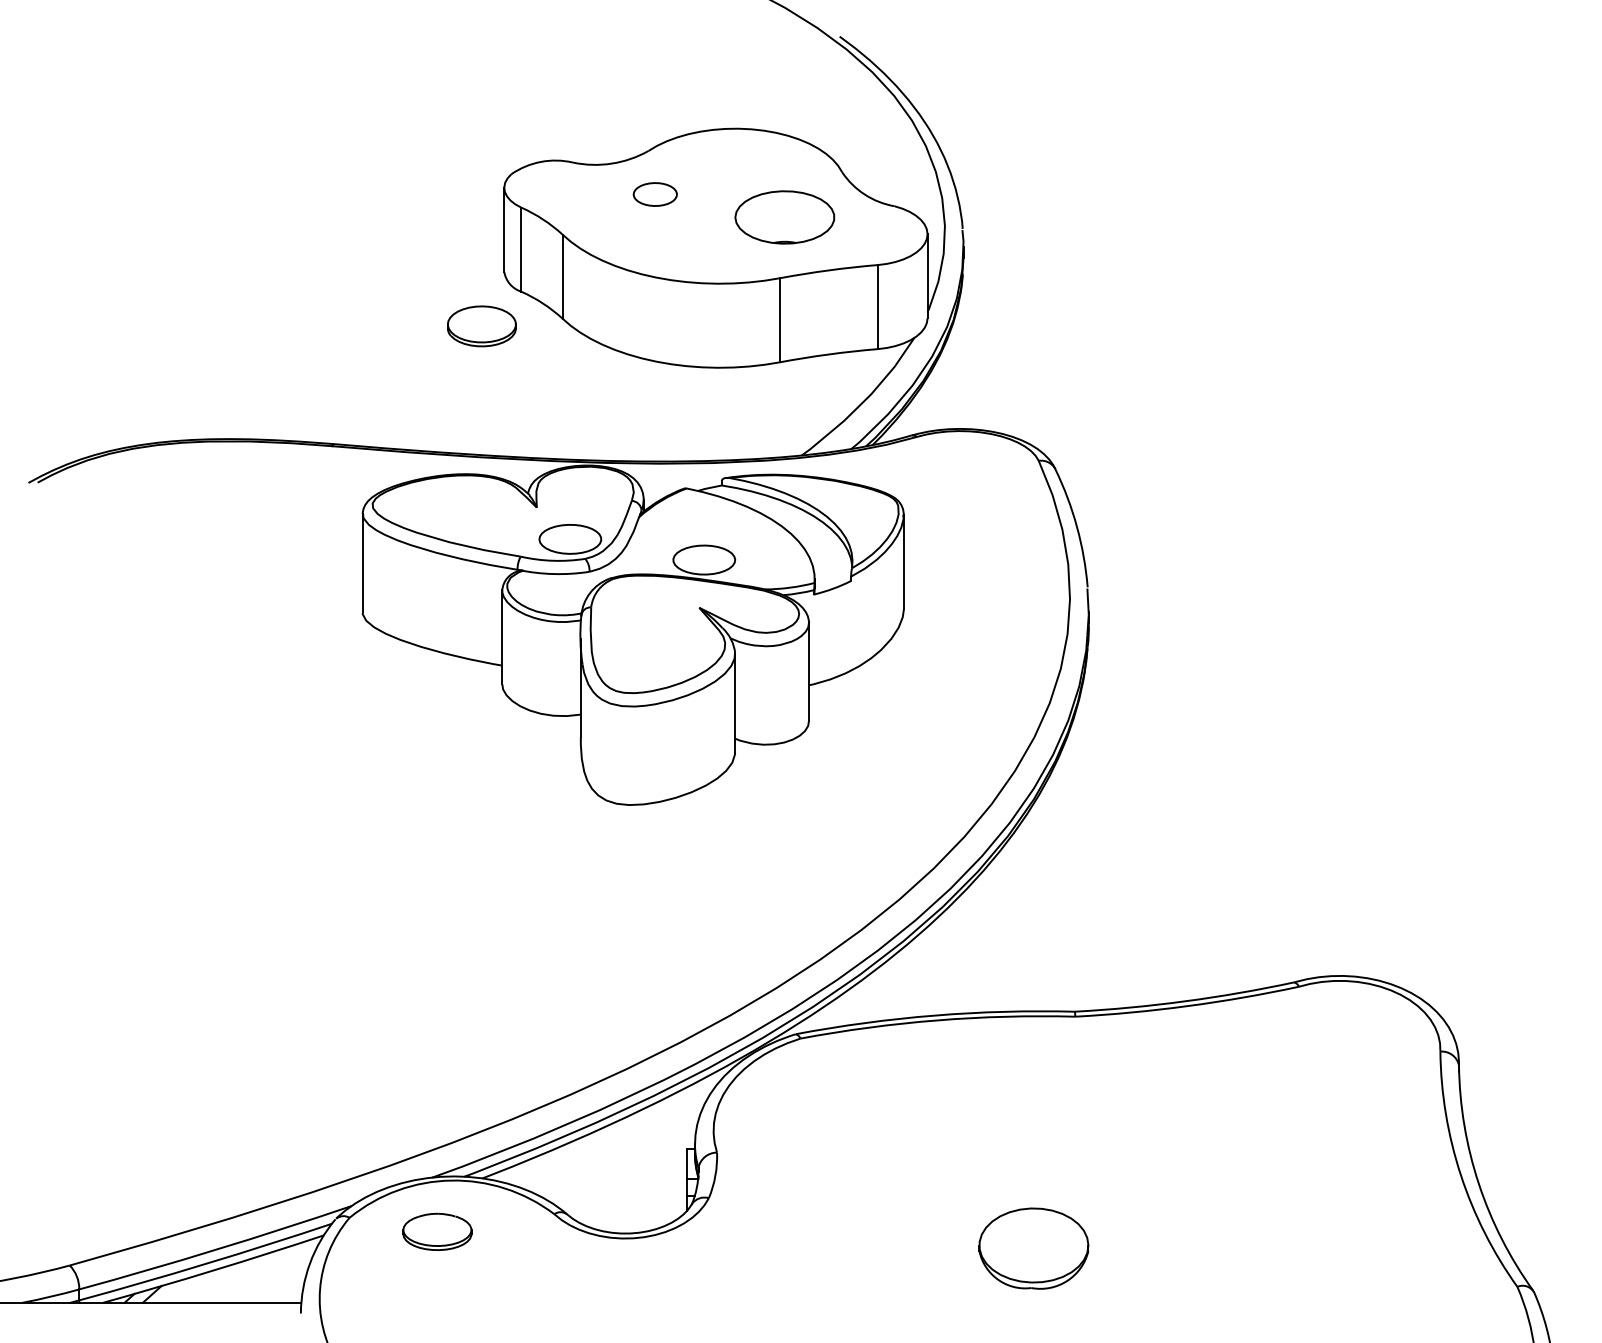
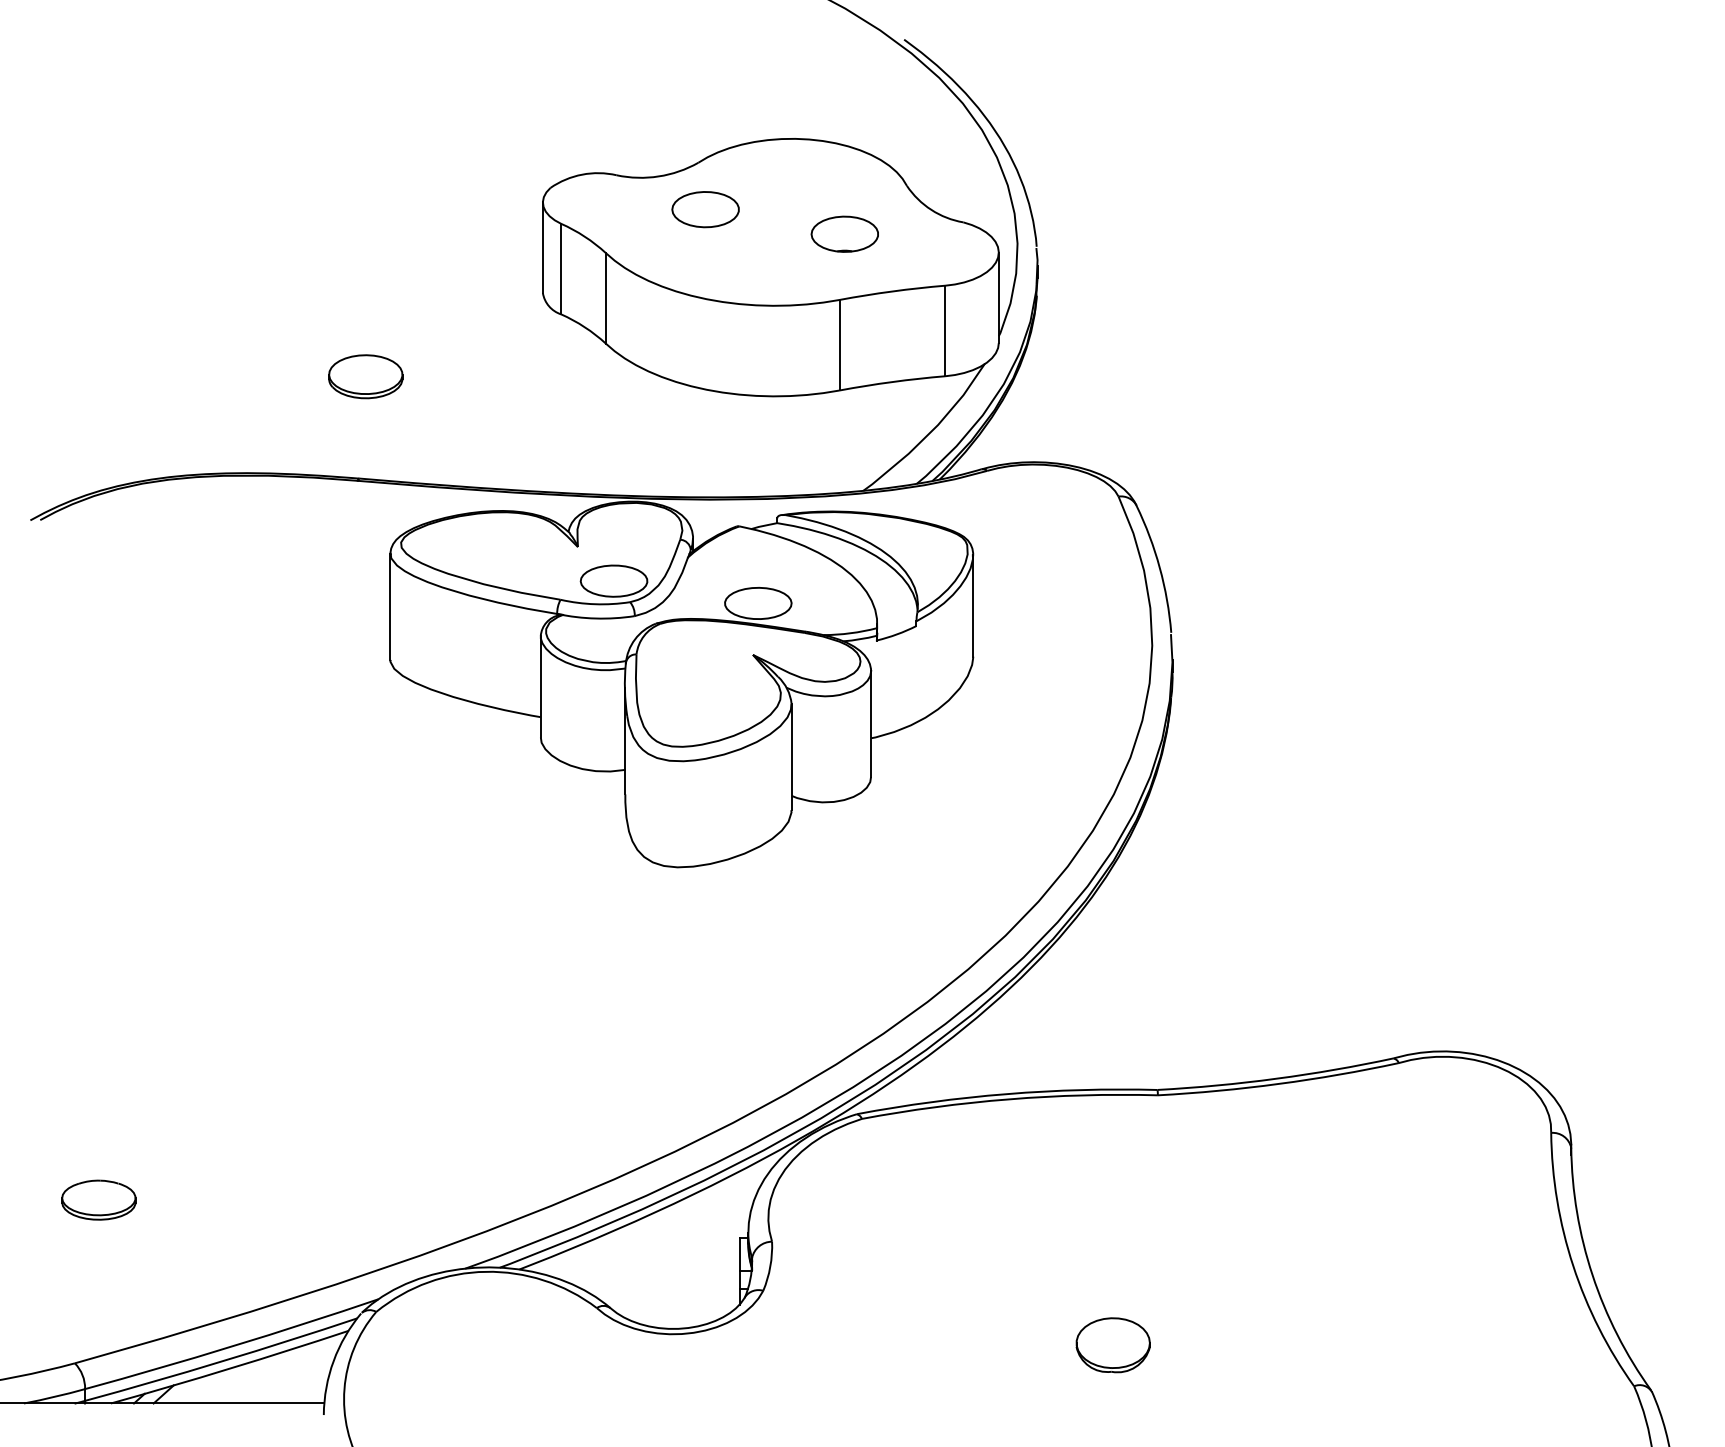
part: (655, 194) -> (705, 209), size x1.43
part: (784, 216) -> (844, 233), size x0.62
part: (481, 326) -> (365, 376), moved
part: (437, 1231) -> (98, 1199), moved
part: (1033, 1248) -> (1112, 1345), size x0.62

